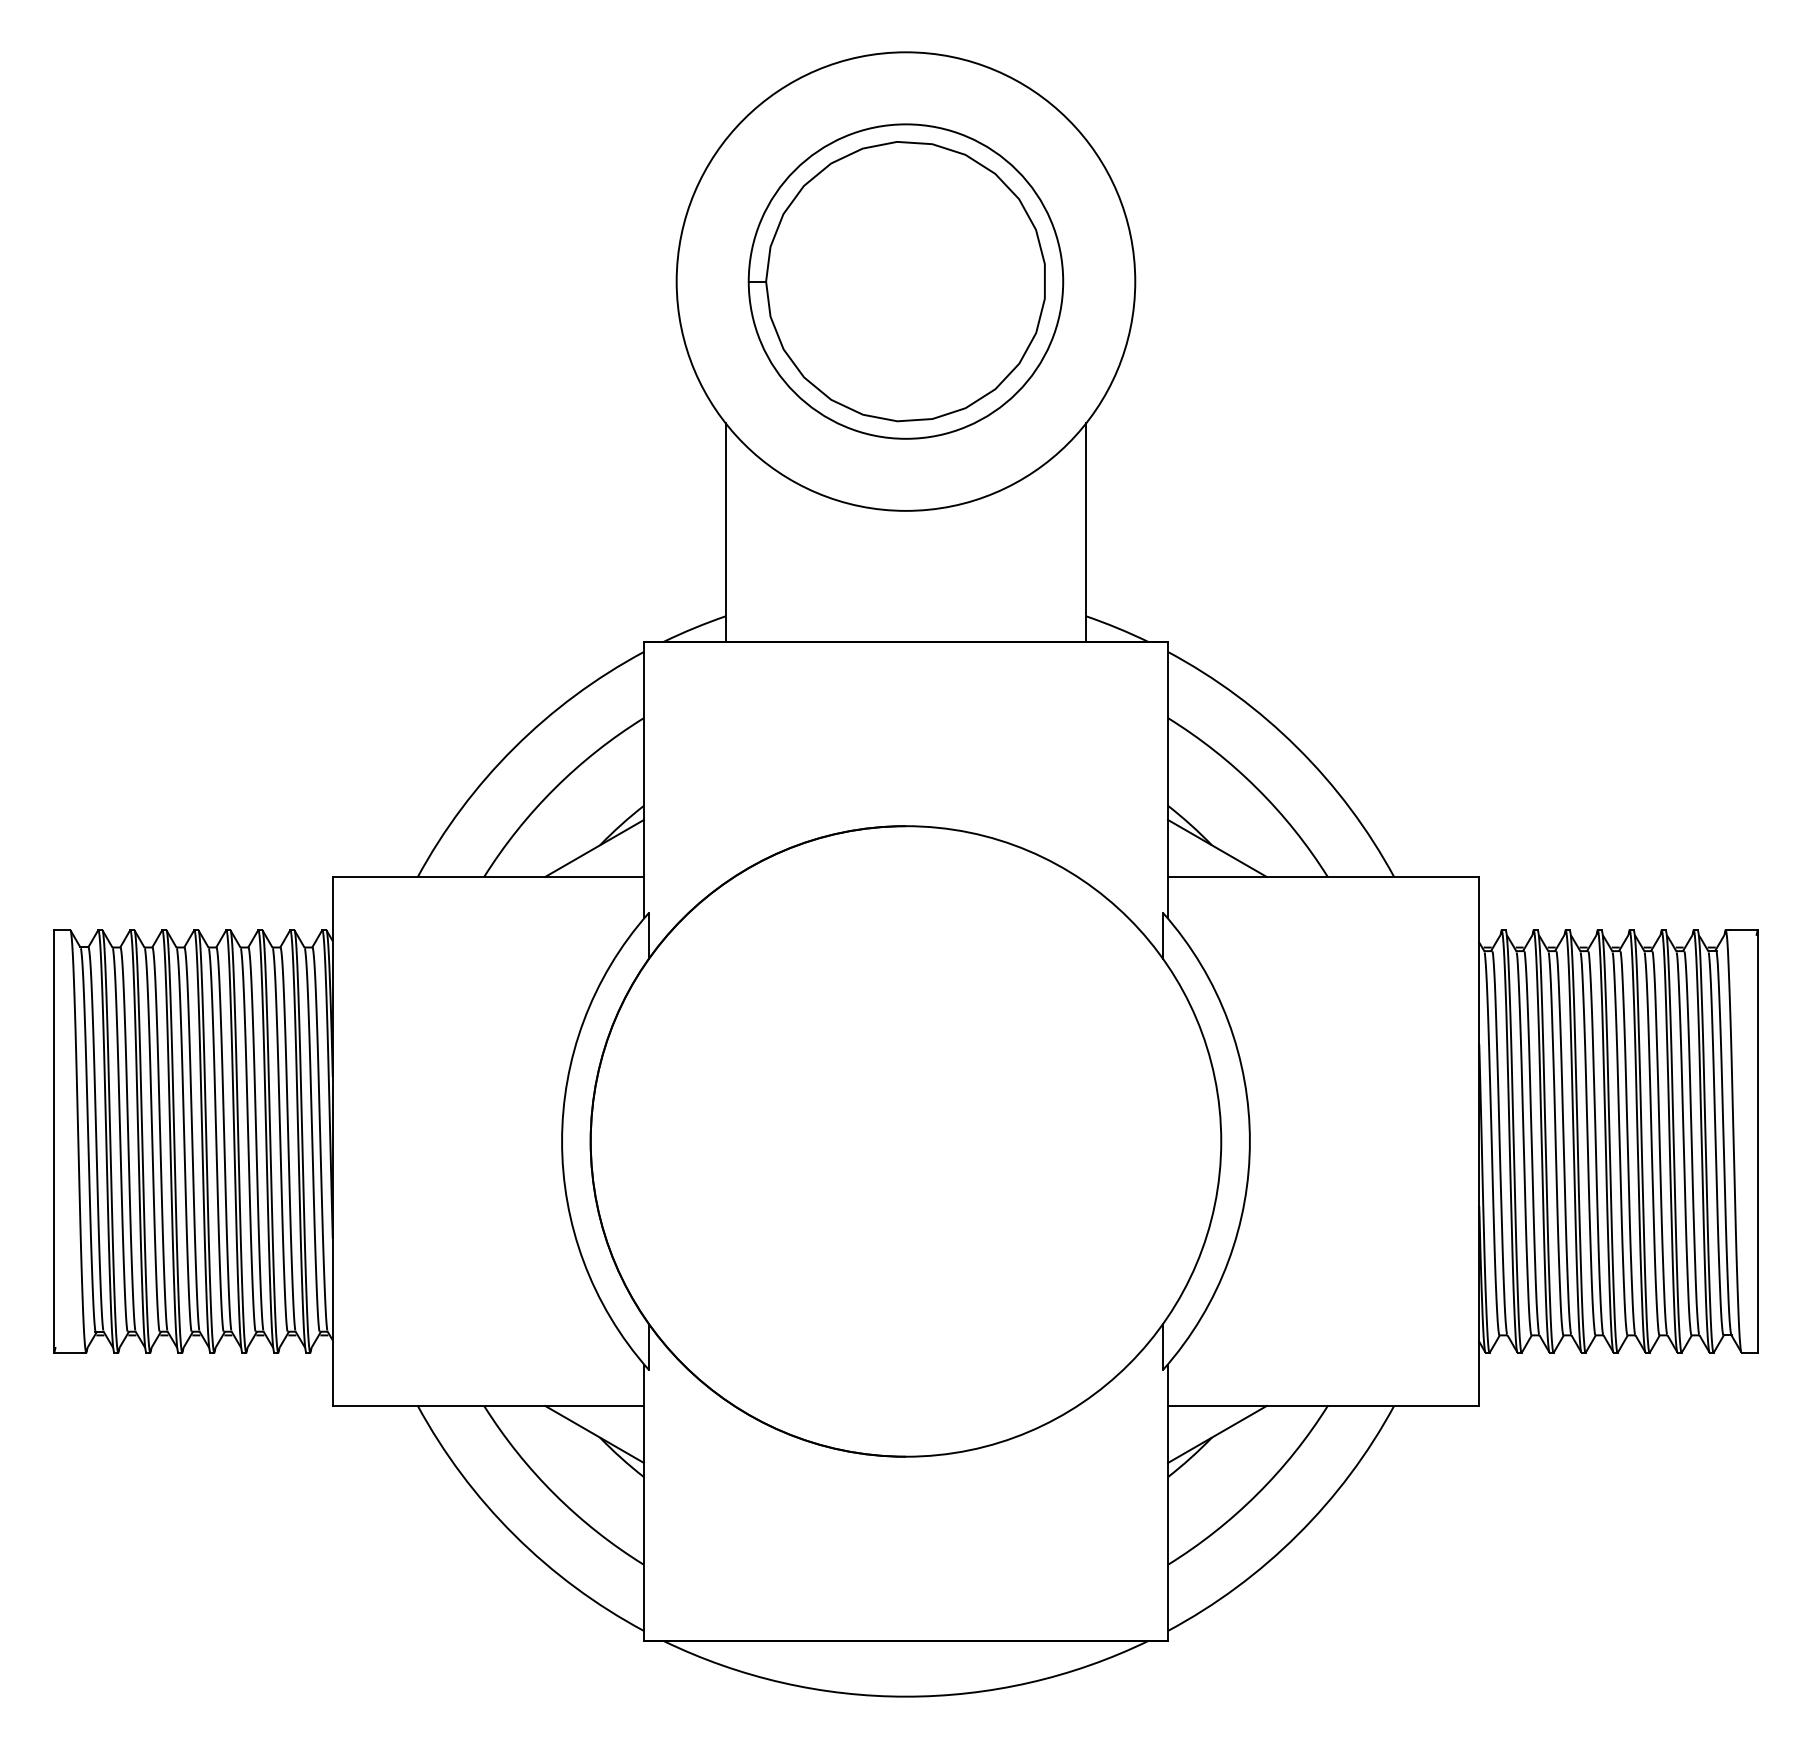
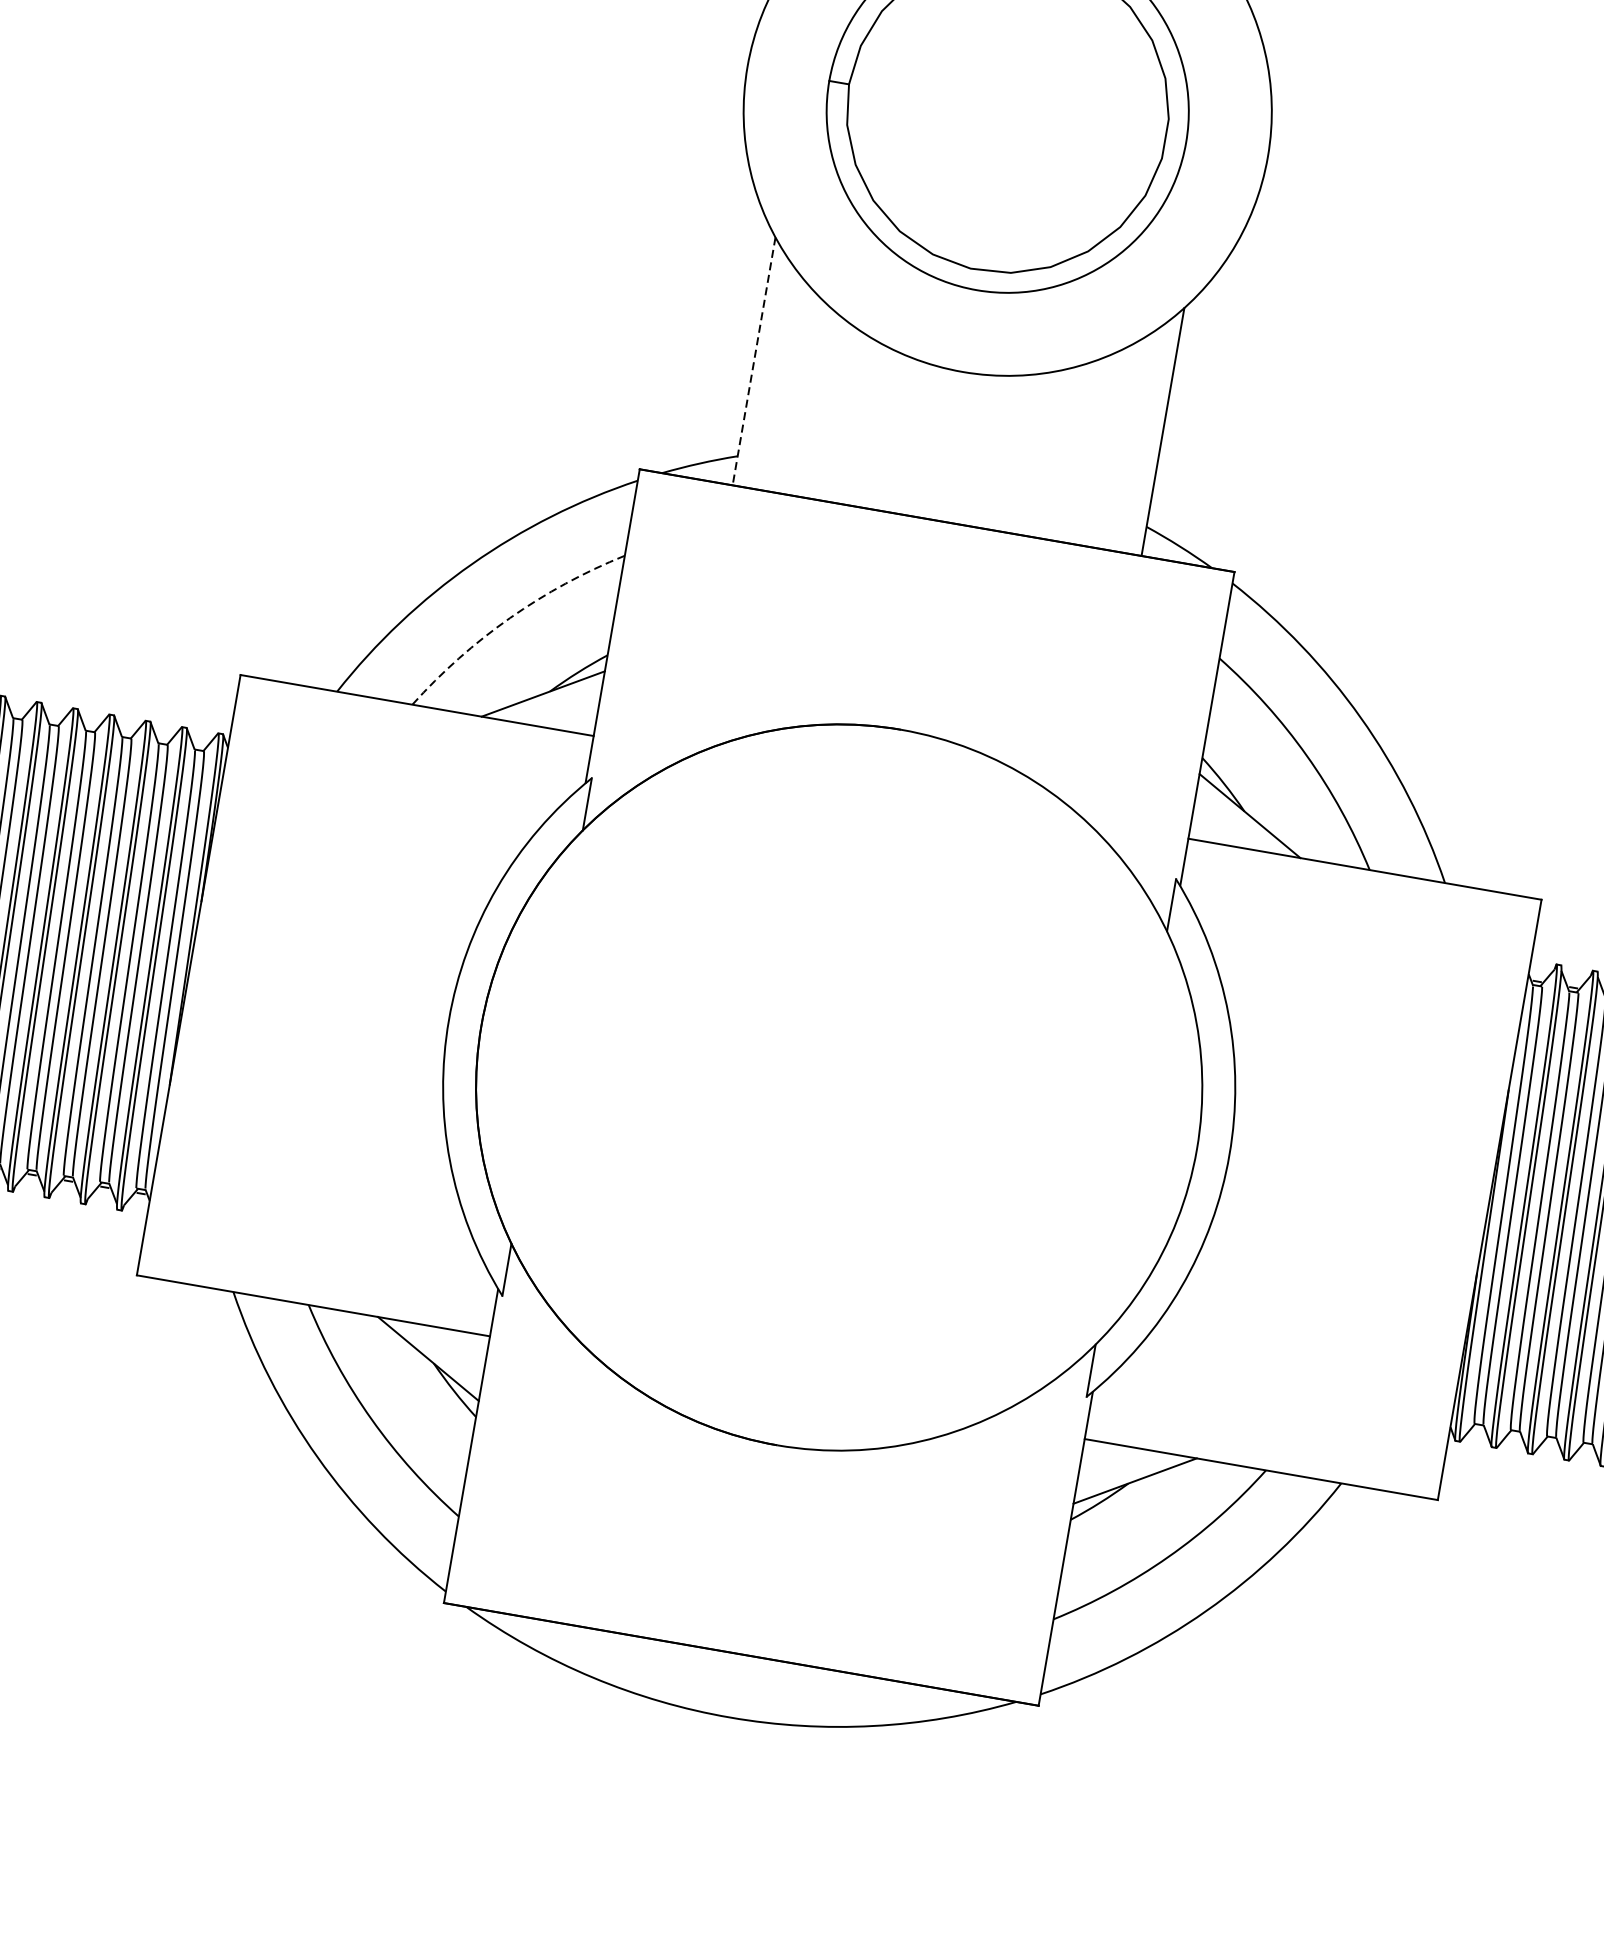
line: (725, 533) -> (753, 362), solid -> dashed
arc: (554, 788) -> (509, 618), solid -> dashed

